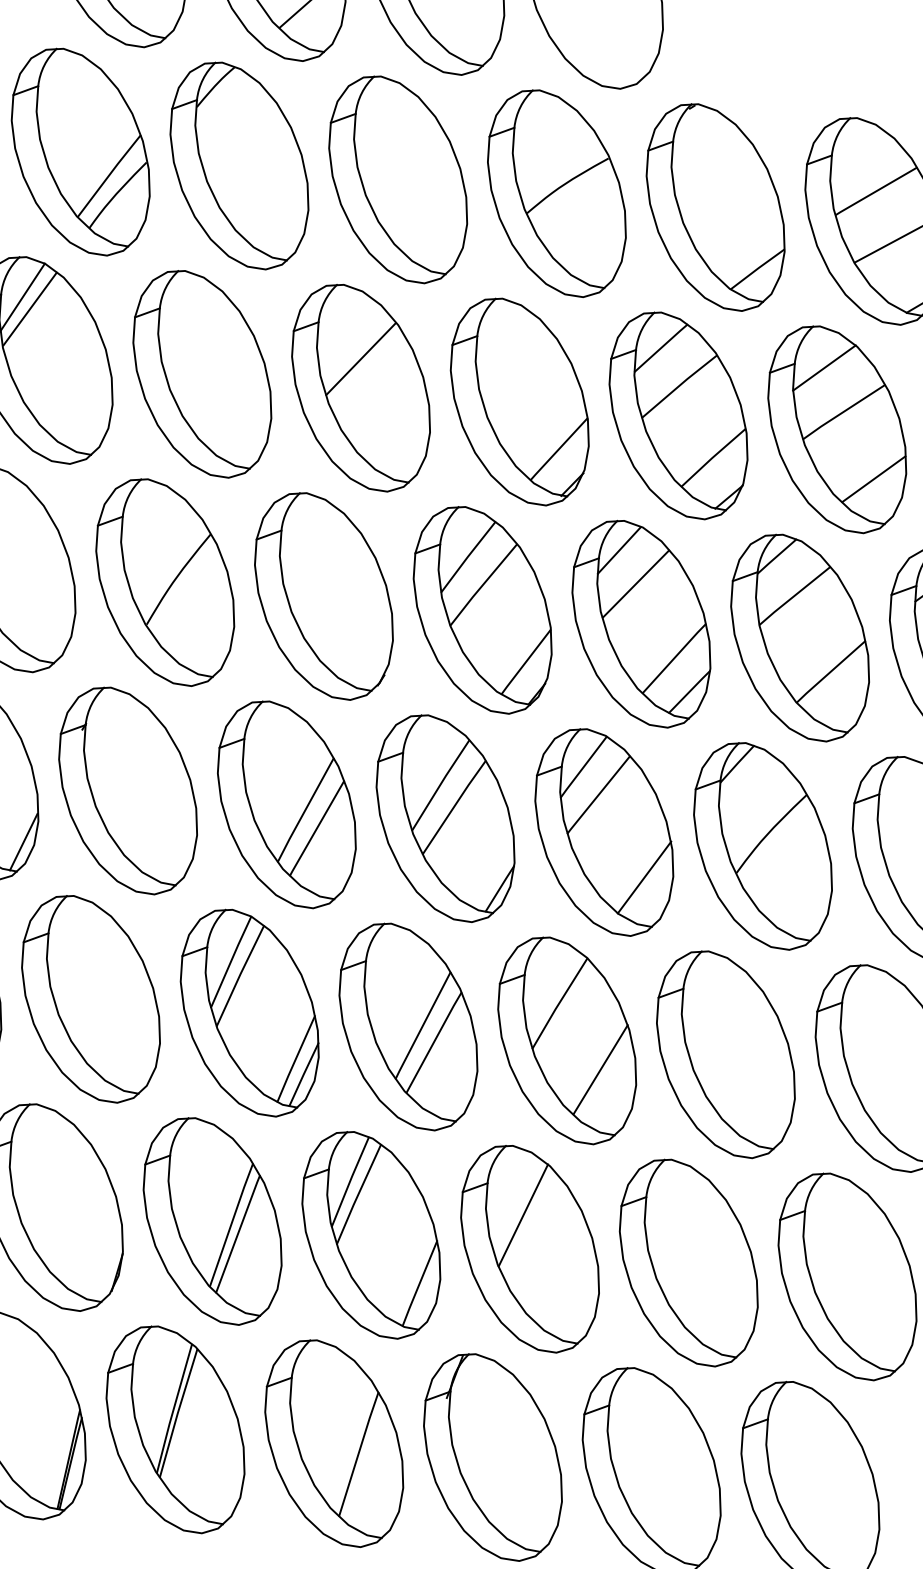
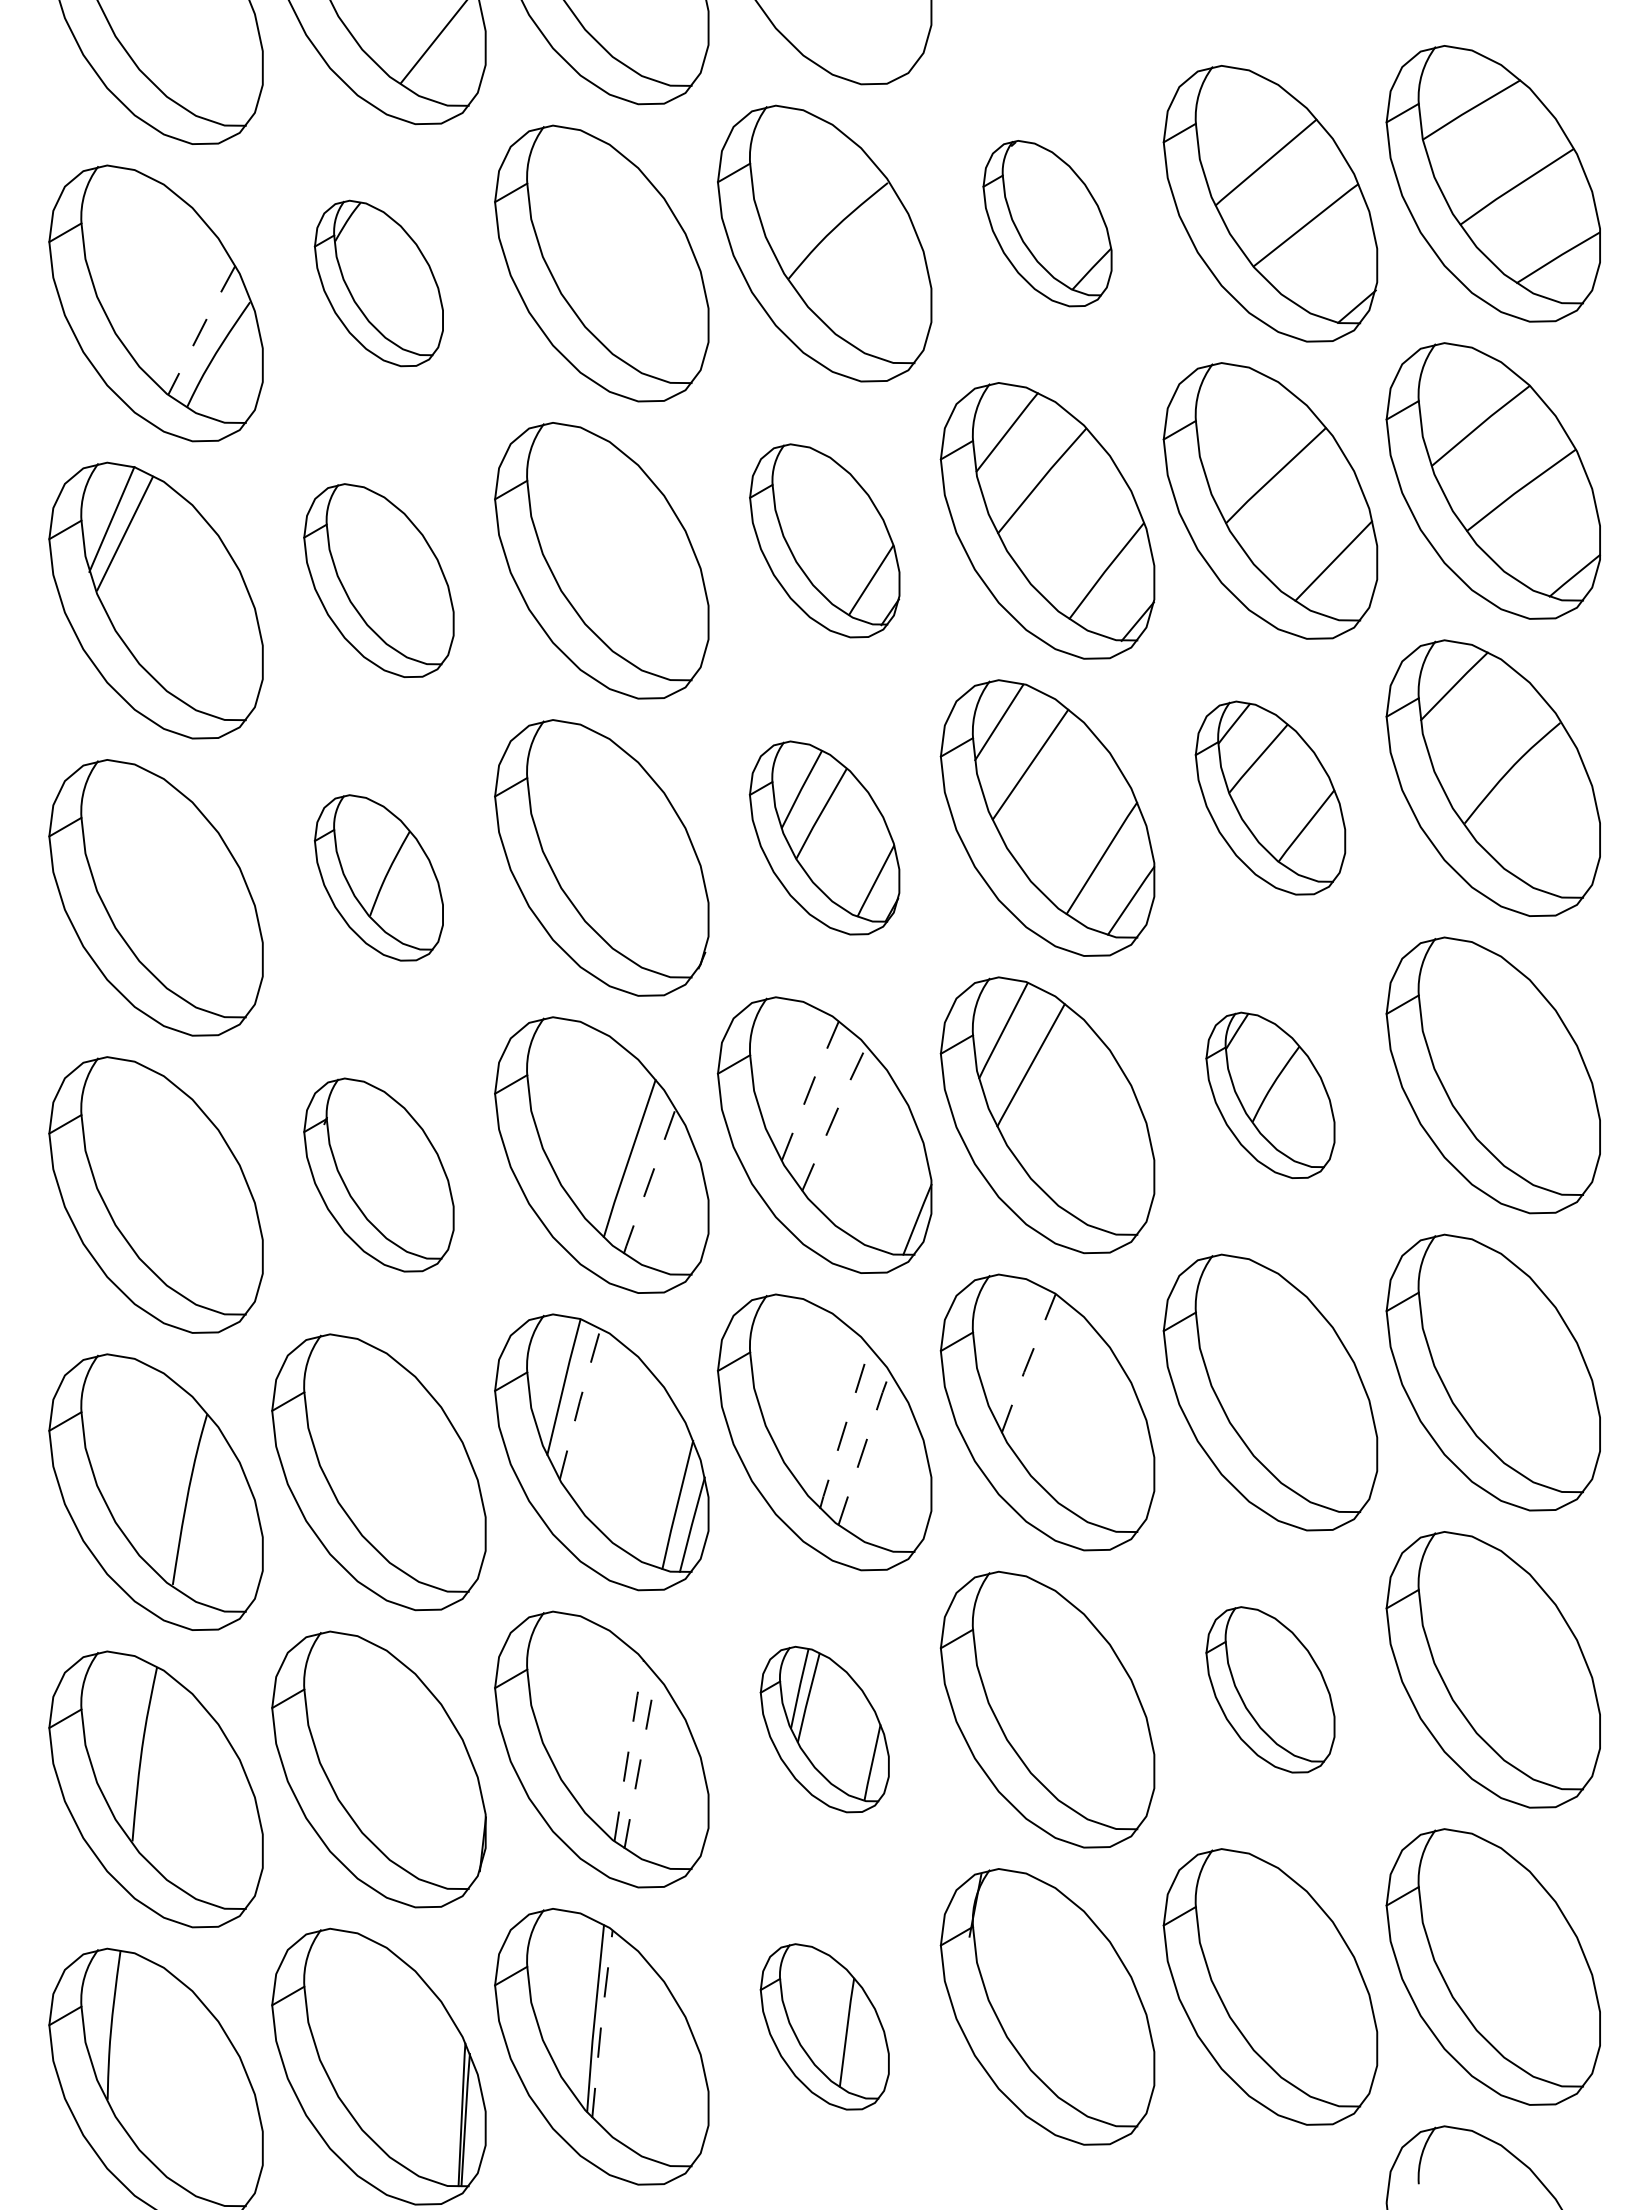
part: (238, 165) -> (378, 283), size x0.6
line: (109, 175) -> (201, 329), solid -> dashed
part: (715, 206) -> (1047, 223), size x0.6
line: (360, 359) -> (594, 521), removed
line: (824, 367) -> (1237, 419), removed
part: (201, 373) -> (378, 580), size x0.7
part: (519, 401) -> (824, 540), size x0.7
part: (164, 581) -> (378, 877), size x0.6
part: (482, 609) -> (824, 837), size x0.7
part: (800, 637) -> (1270, 797), size x0.7
line: (440, 784) -> (809, 1090), solid -> dashed
part: (127, 789) -> (378, 1174), size x0.7
line: (454, 806) -> (834, 1117), solid -> dashed
line: (316, 828) -> (649, 1181), solid -> dashed
line: (23, 841) -> (247, 1271), removed
part: (762, 845) -> (1270, 1095), size x0.6
line: (644, 877) -> (1114, 1168), removed
line: (240, 975) -> (579, 1403), solid -> dashed
line: (559, 1003) -> (1027, 1363), solid -> dashed
line: (422, 1025) -> (844, 1427), solid -> dashed
line: (434, 1041) -> (864, 1447), solid -> dashed
line: (600, 1069) -> (1100, 1444), removed
line: (522, 1214) -> (1029, 1664), removed
line: (231, 1224) -> (628, 1750), solid -> dashed
line: (238, 1233) -> (640, 1760), solid -> dashed
part: (371, 1234) -> (824, 1729), size x0.6
part: (688, 1262) -> (1270, 1689), size x0.6
line: (178, 1412) -> (601, 2023), solid -> dashed
part: (333, 1442) -> (824, 2026), size x0.6

